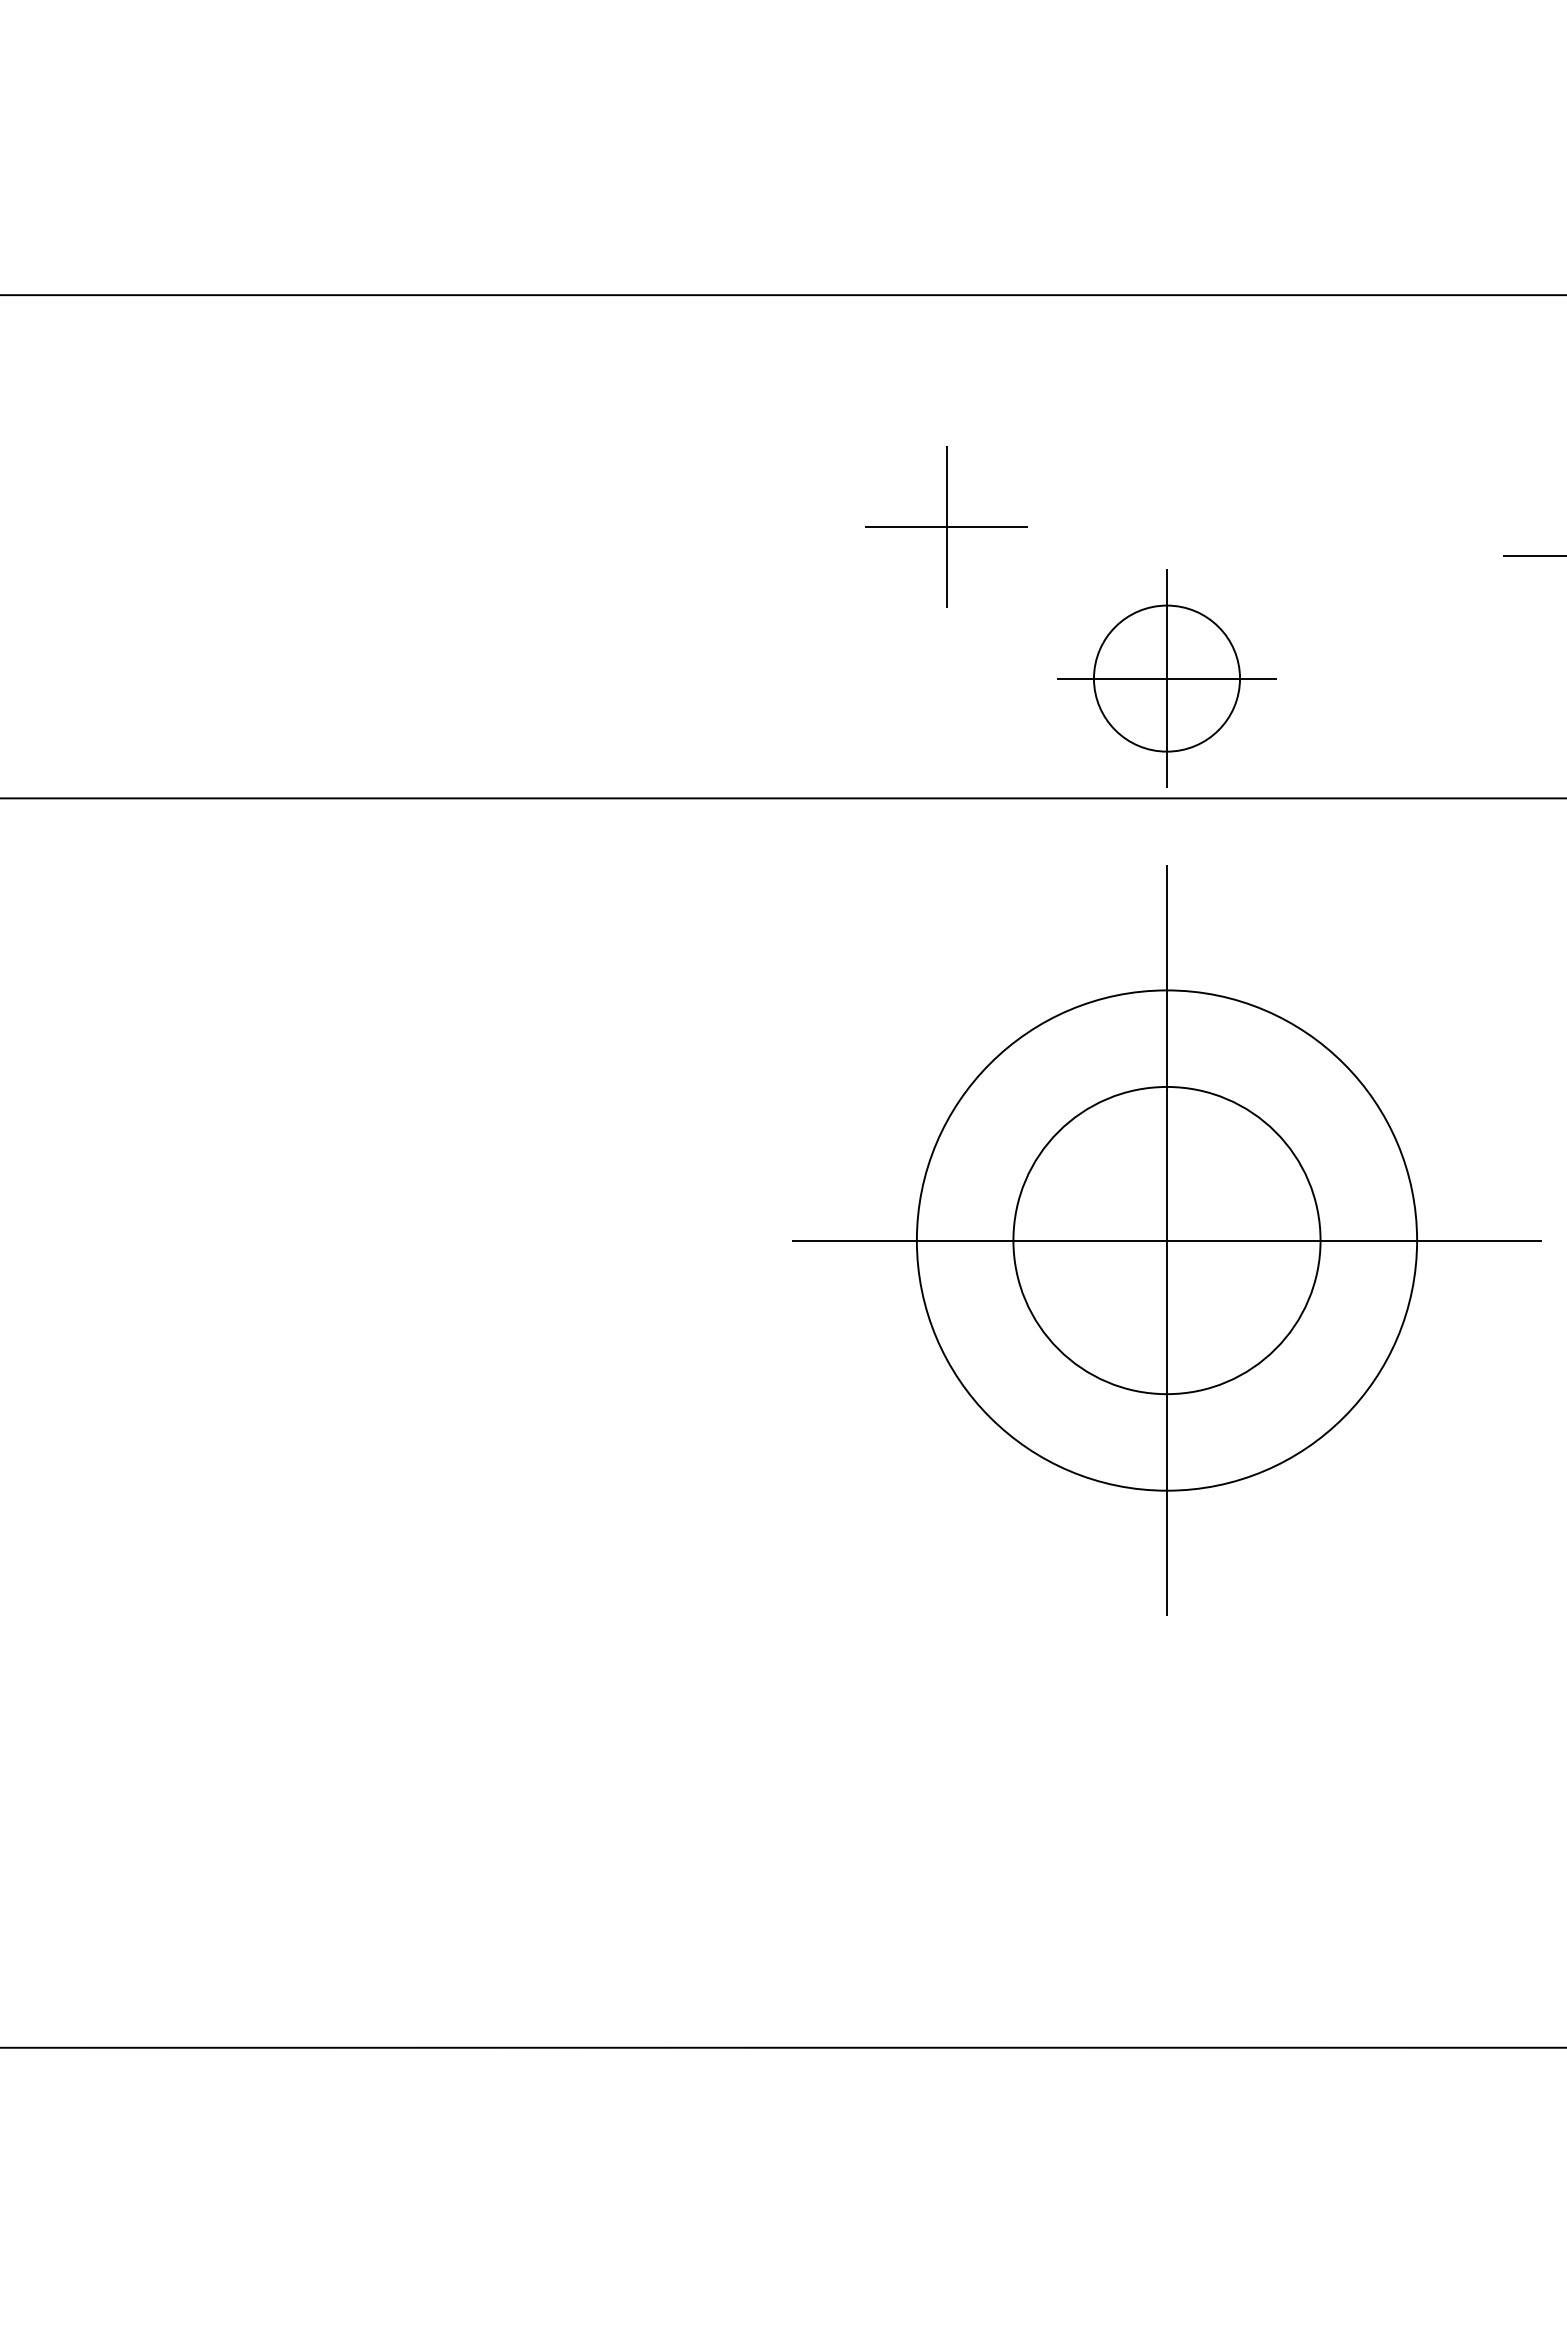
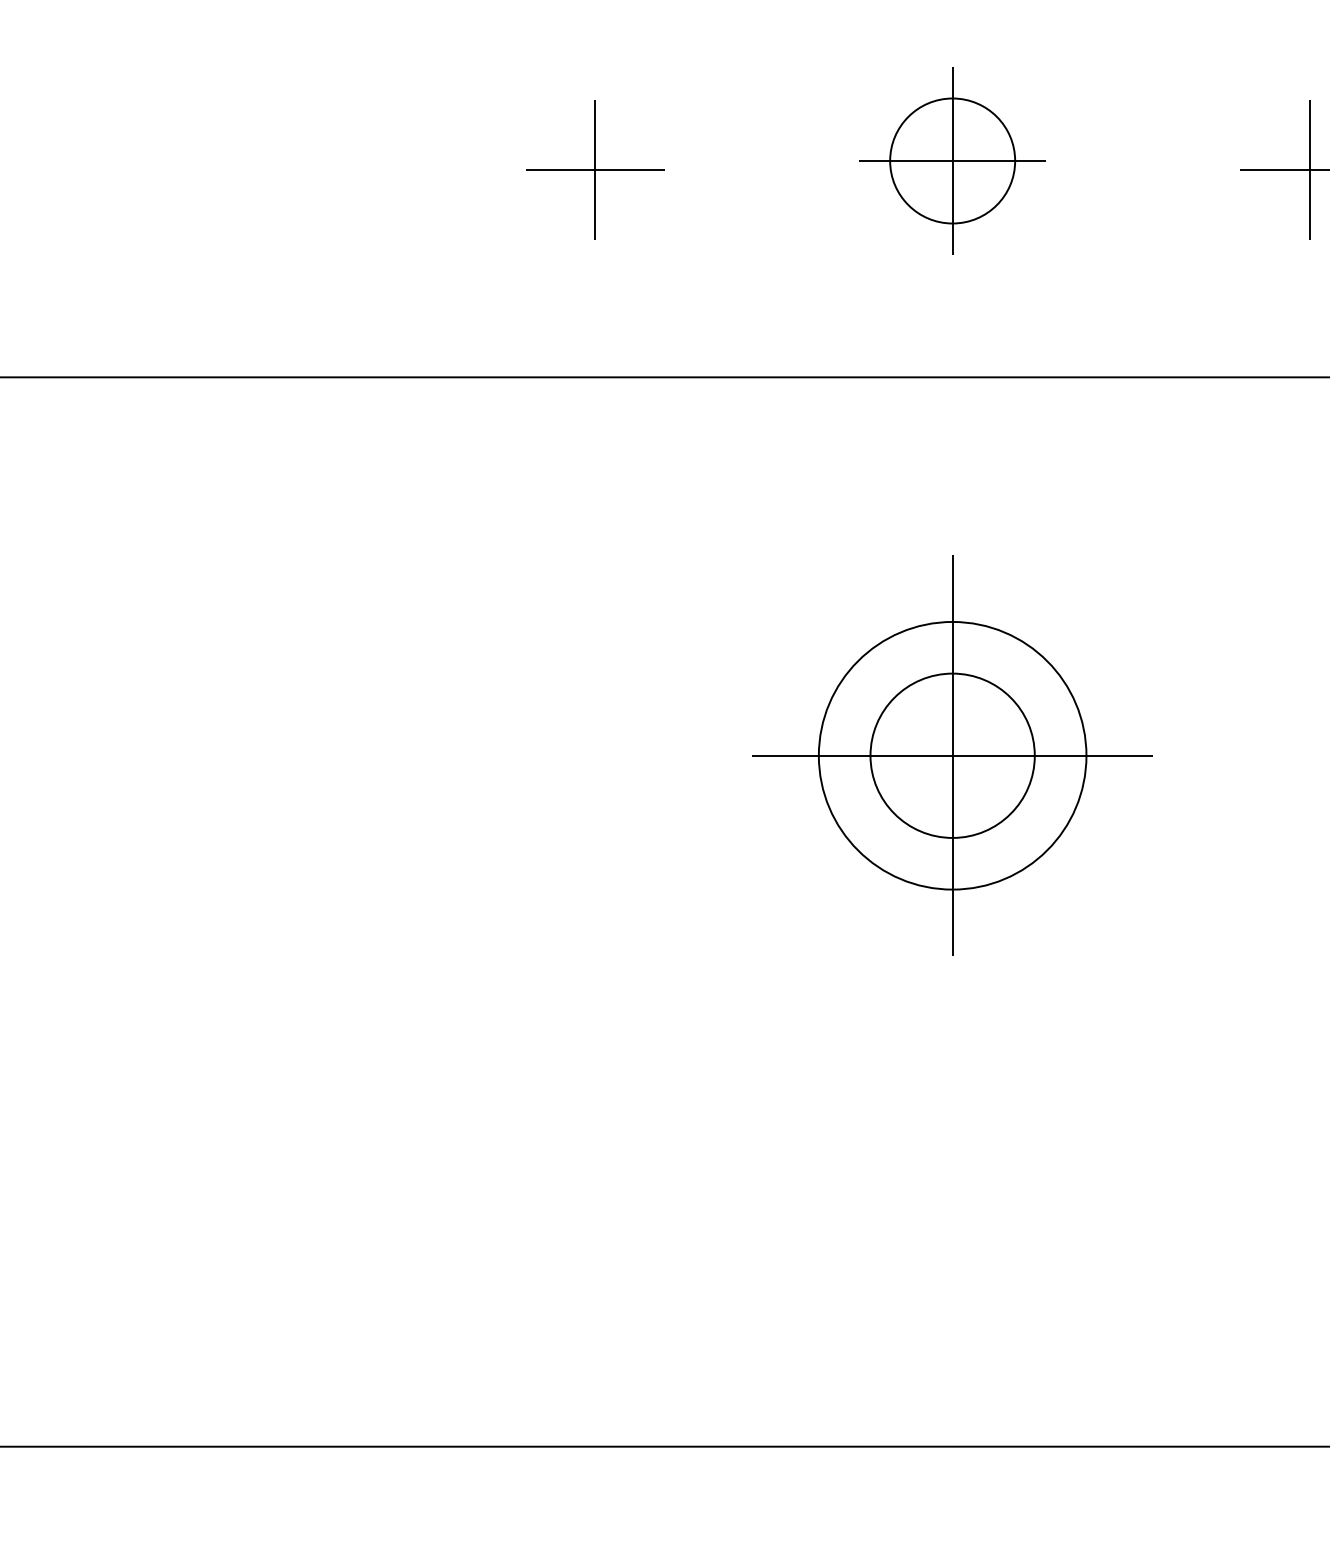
part: (946, 526) -> (595, 169), moved
part: (1166, 678) -> (952, 160), moved
part: (1166, 1240) -> (952, 755), size x0.62

